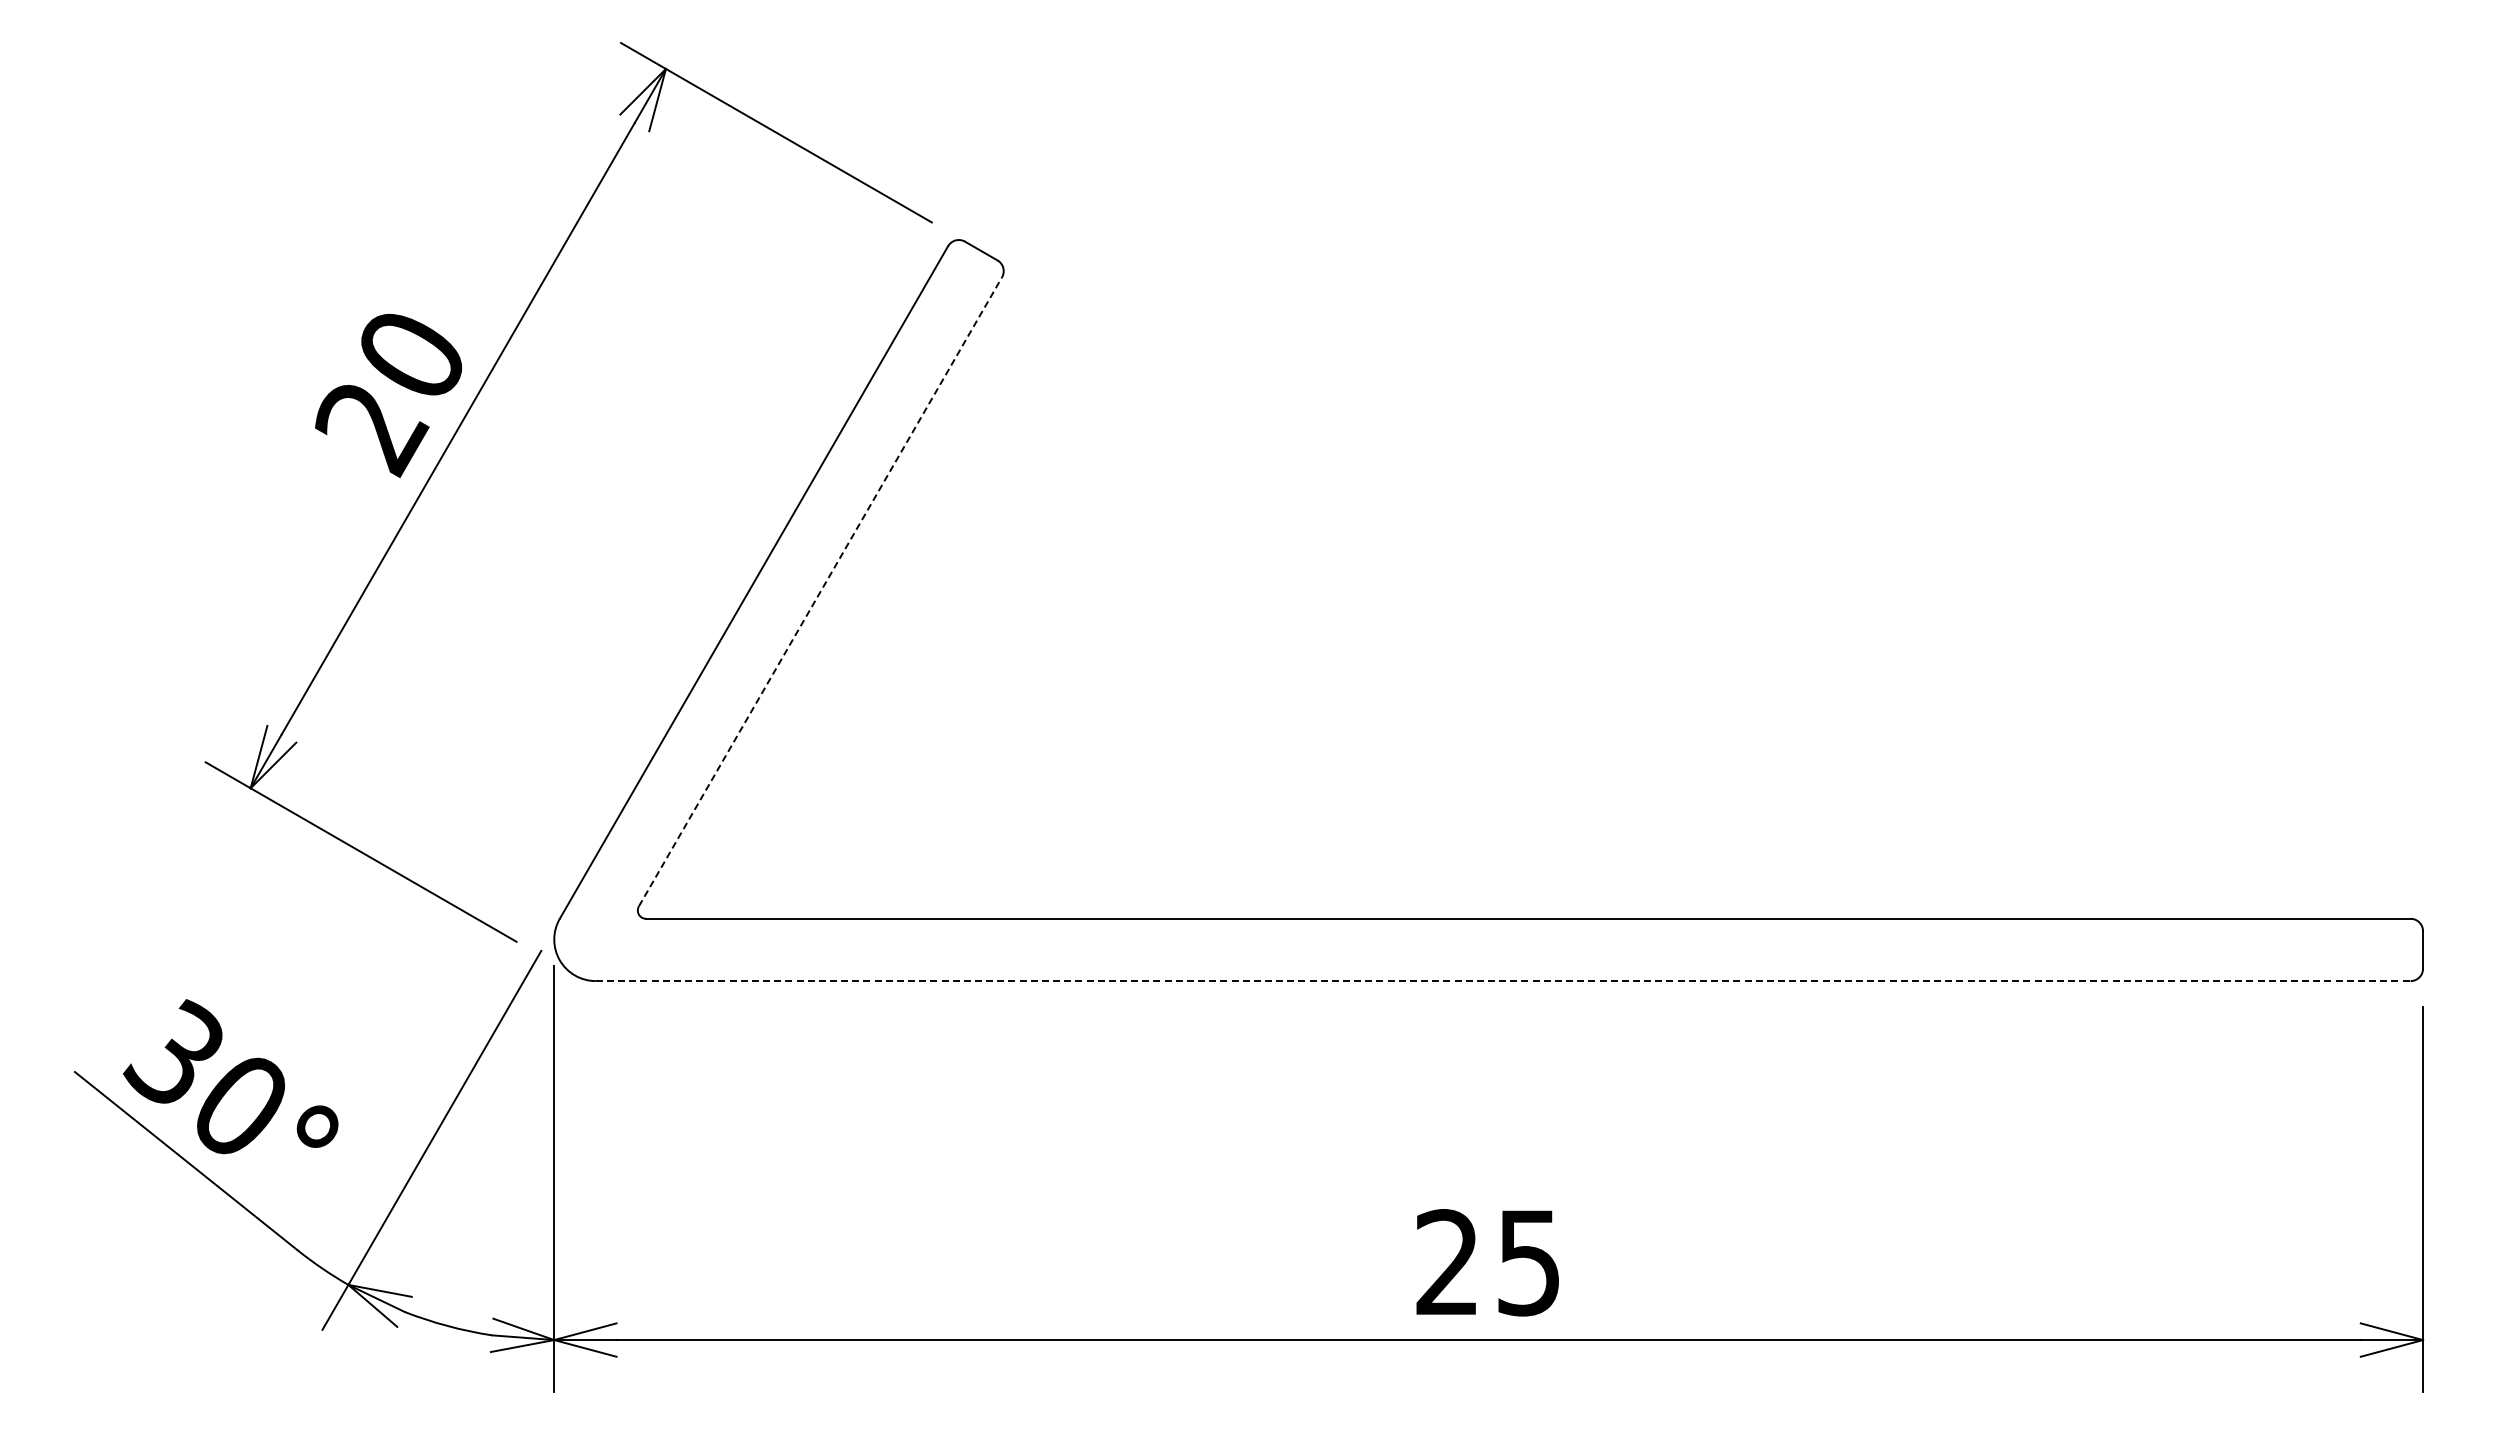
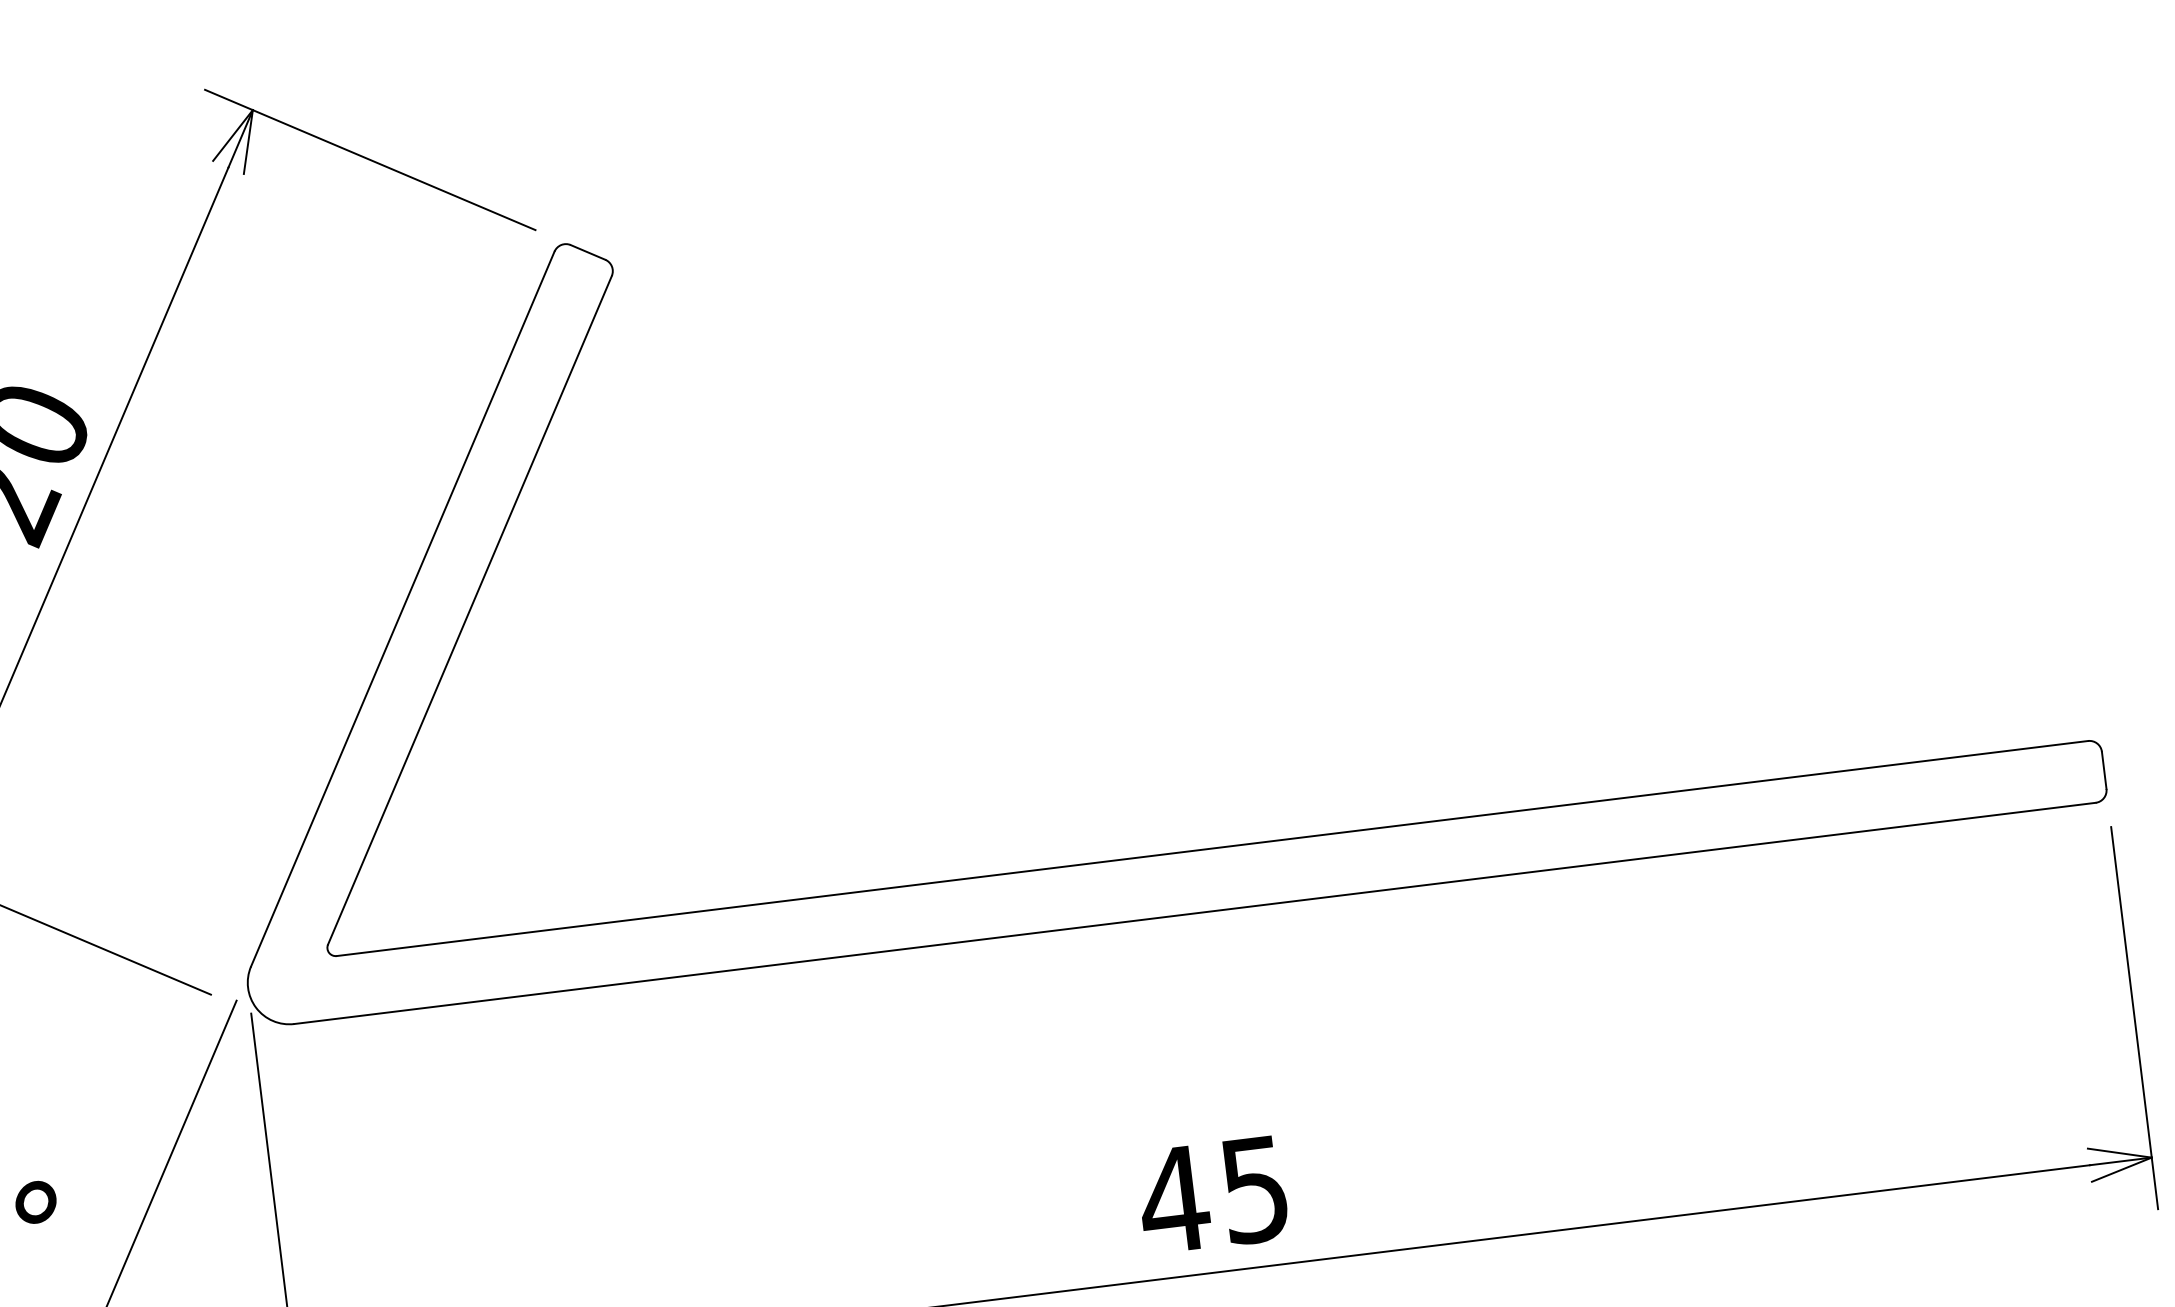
line: (820, 591) -> (469, 609), dashed -> solid
line: (1503, 981) -> (1195, 913), dashed -> solid
text: (1447, 1261) -> (1173, 1198), 25 -> 45

